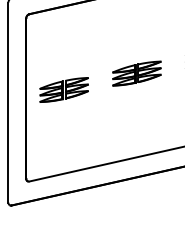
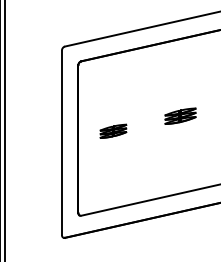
part: (136, 73) -> (180, 116), size x0.7
part: (64, 90) -> (113, 131), size x0.6

